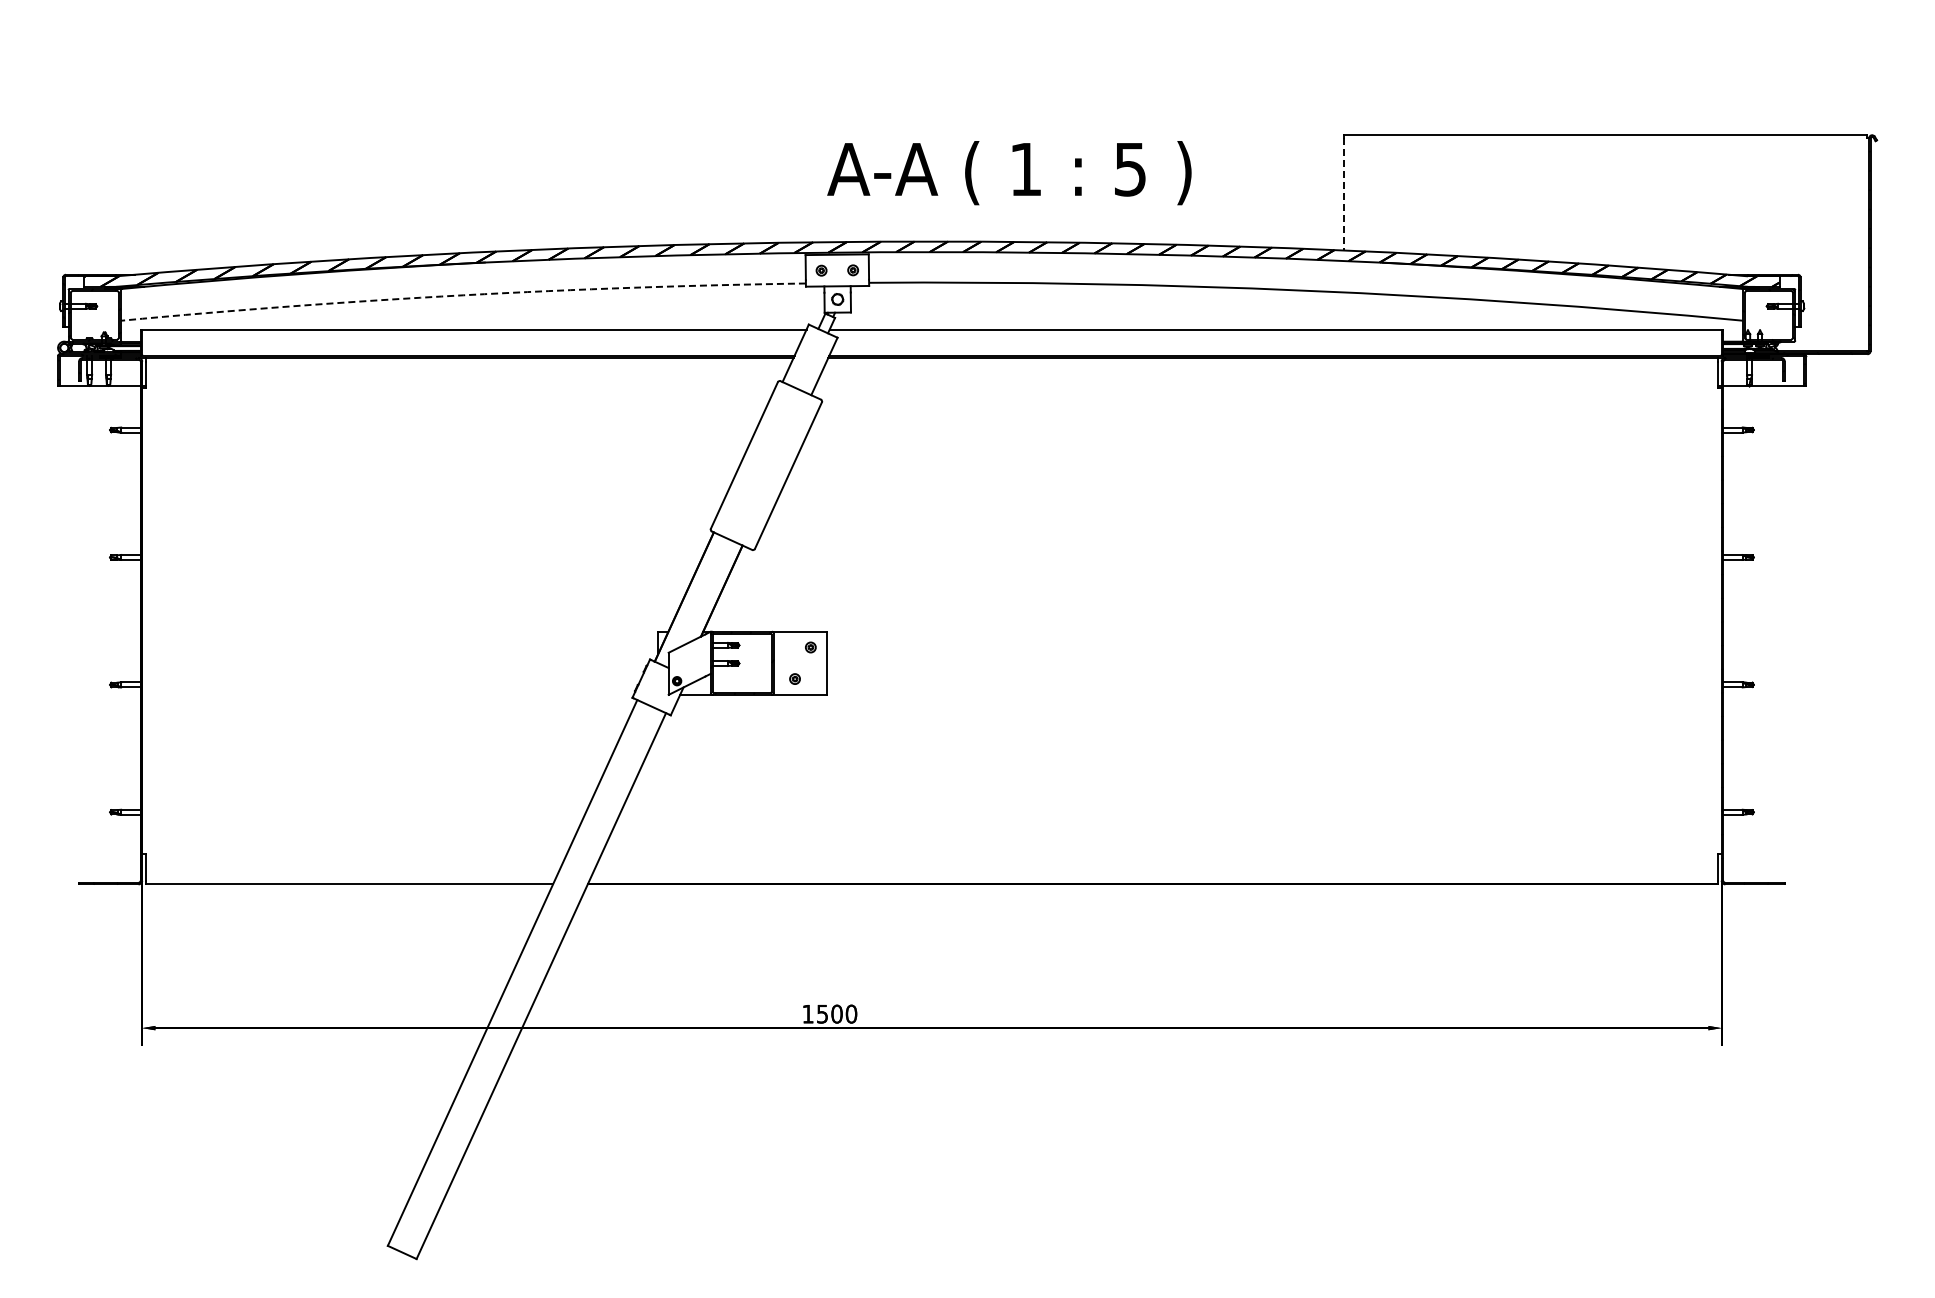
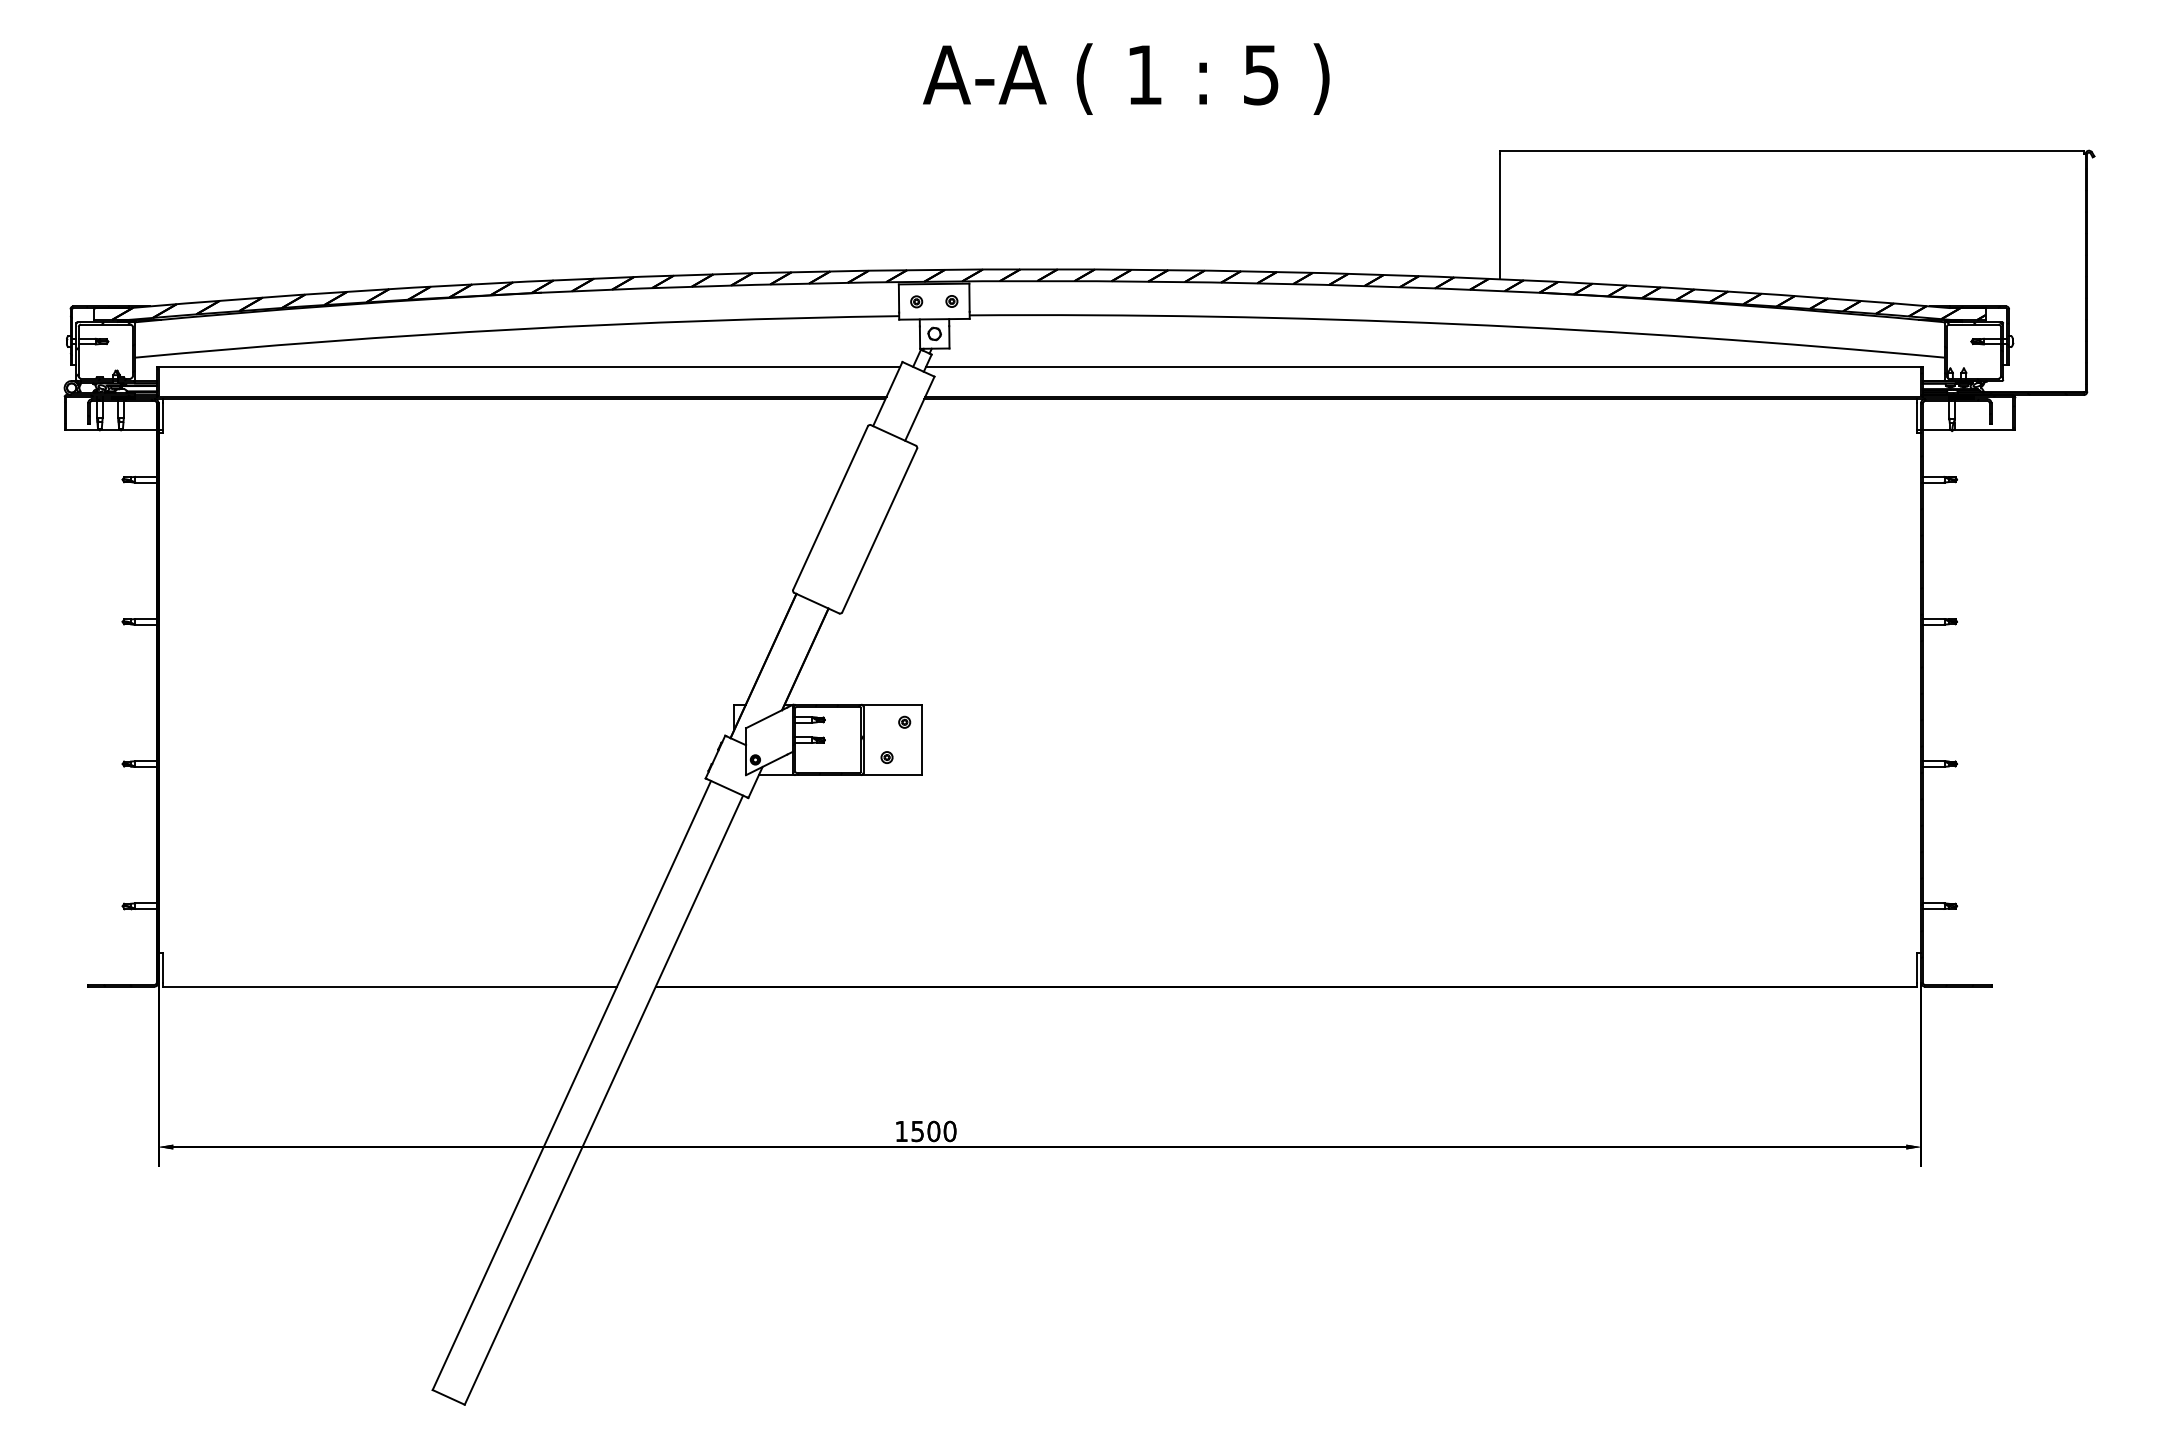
text: (1009, 173) -> (1126, 79), moved
line: (1344, 194) -> (1500, 216), dashed -> solid
arc: (463, 295) -> (517, 329), dashed -> solid

